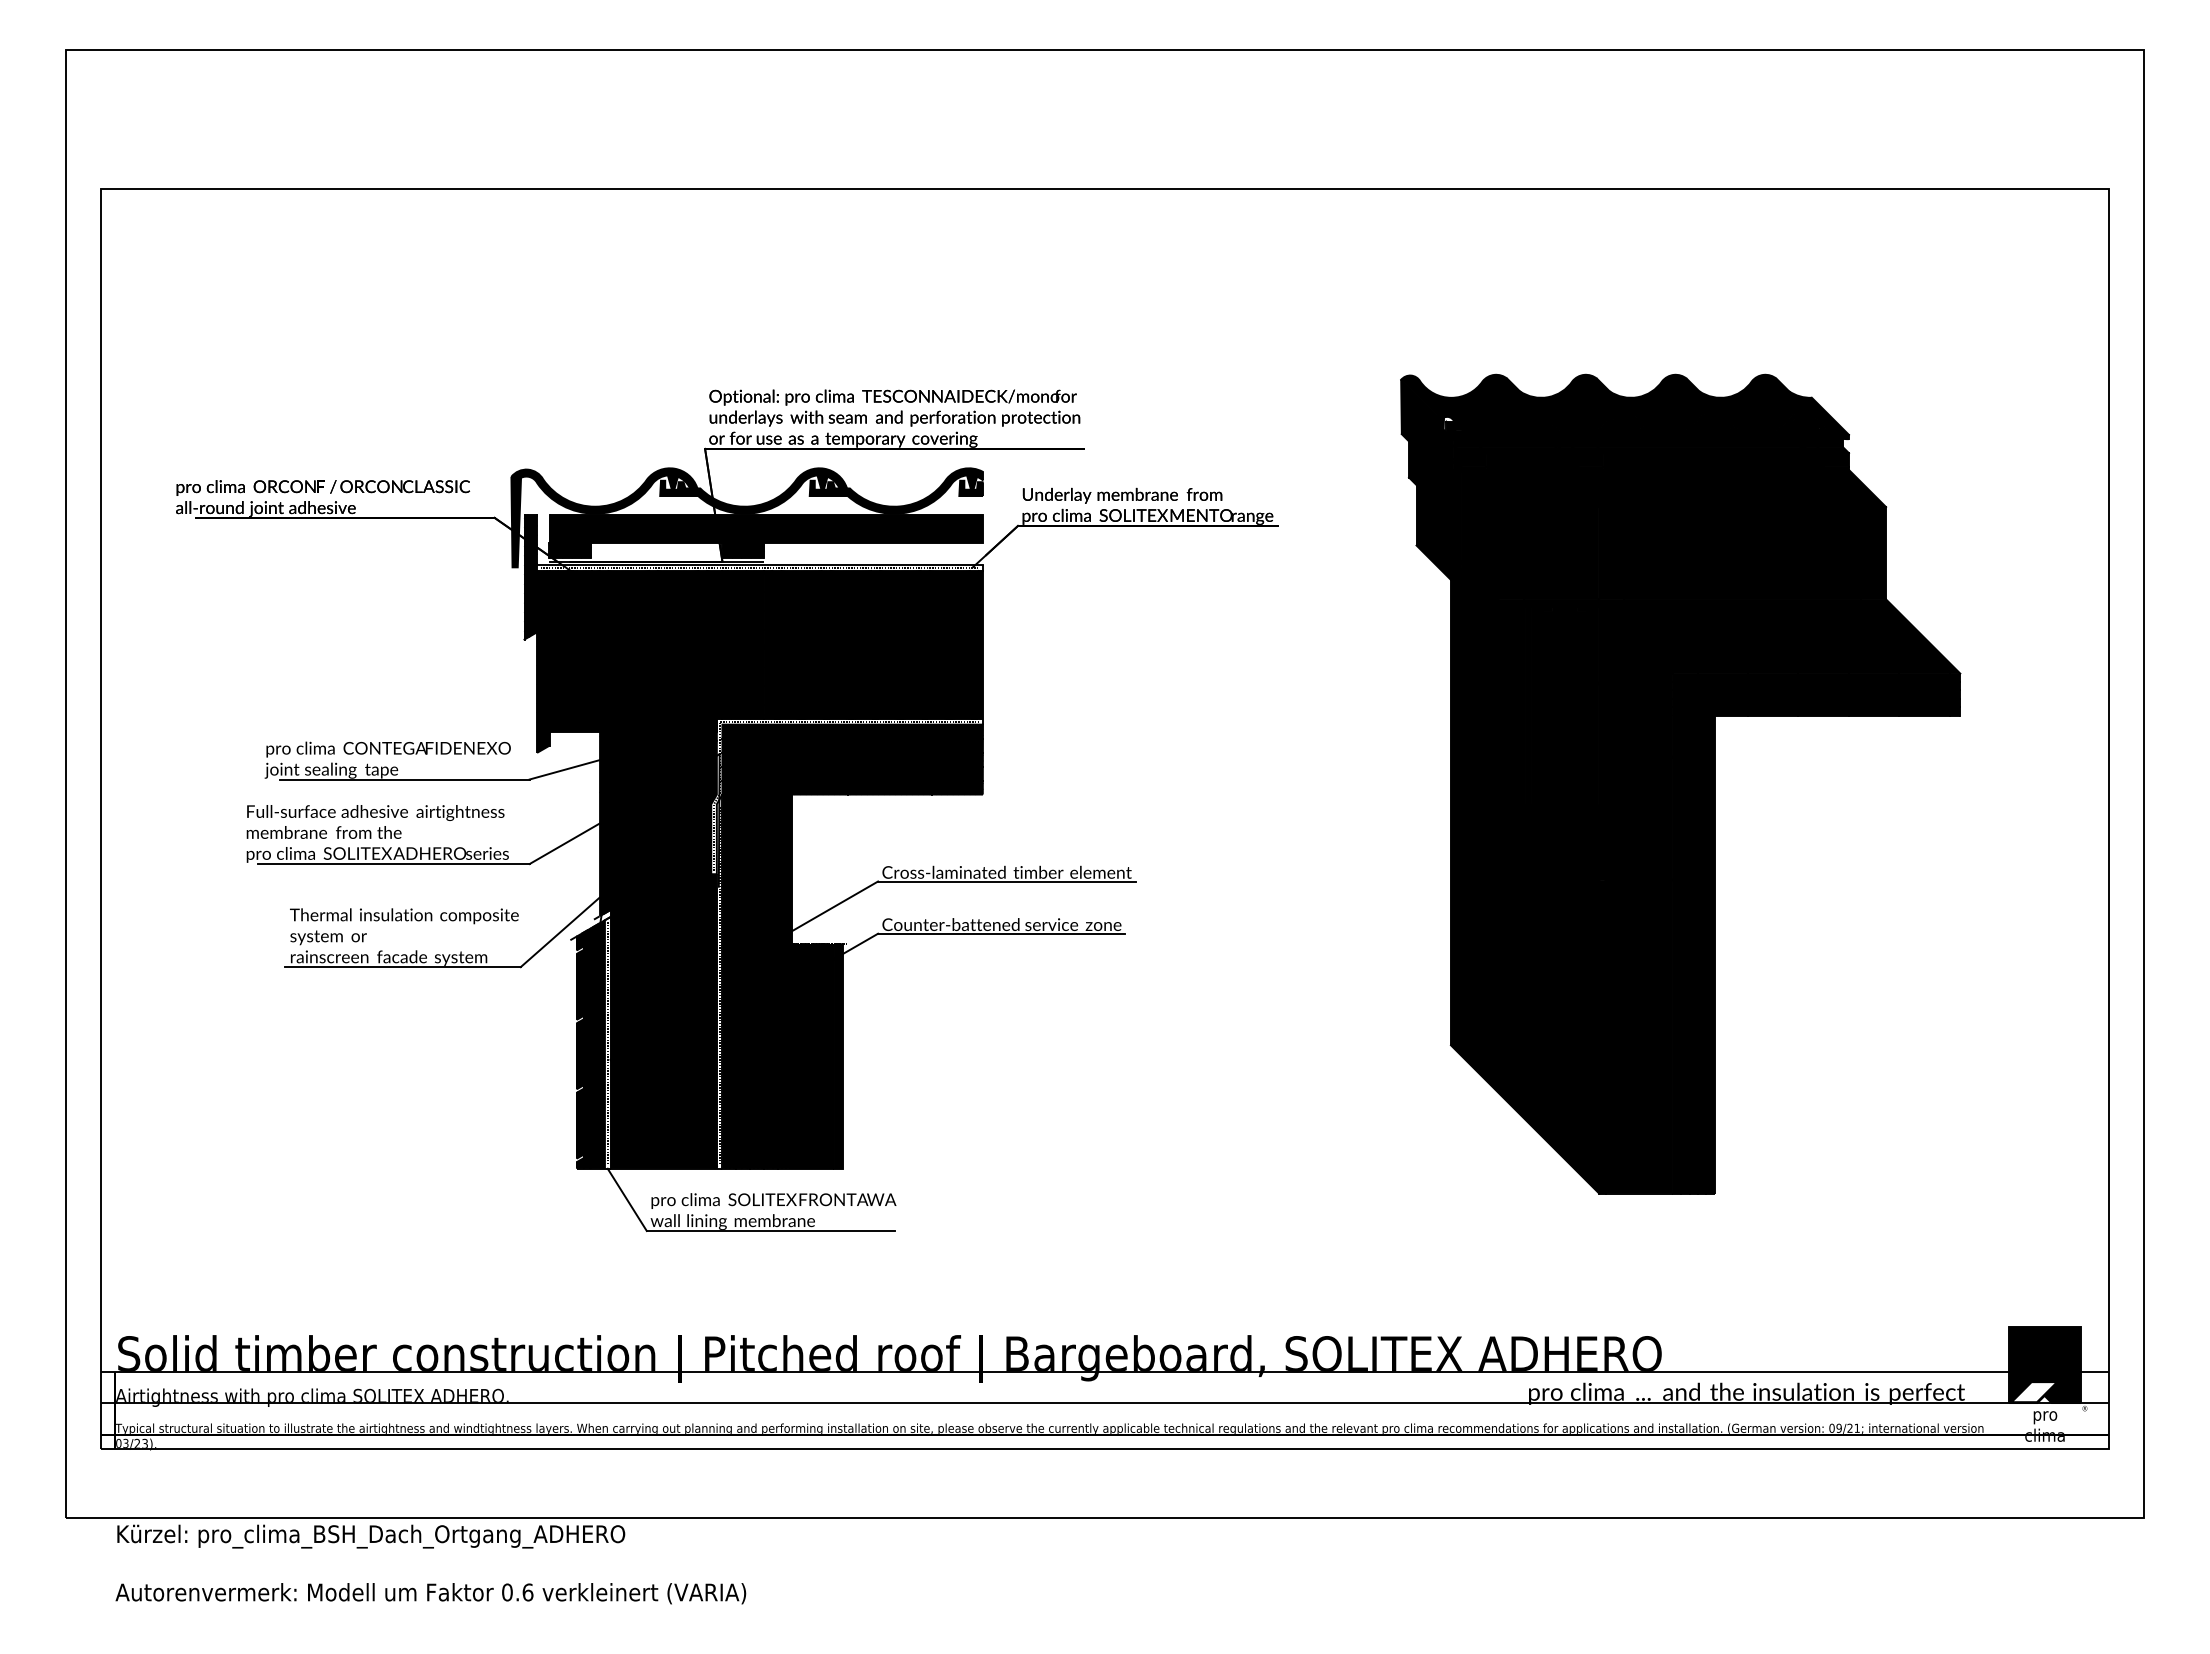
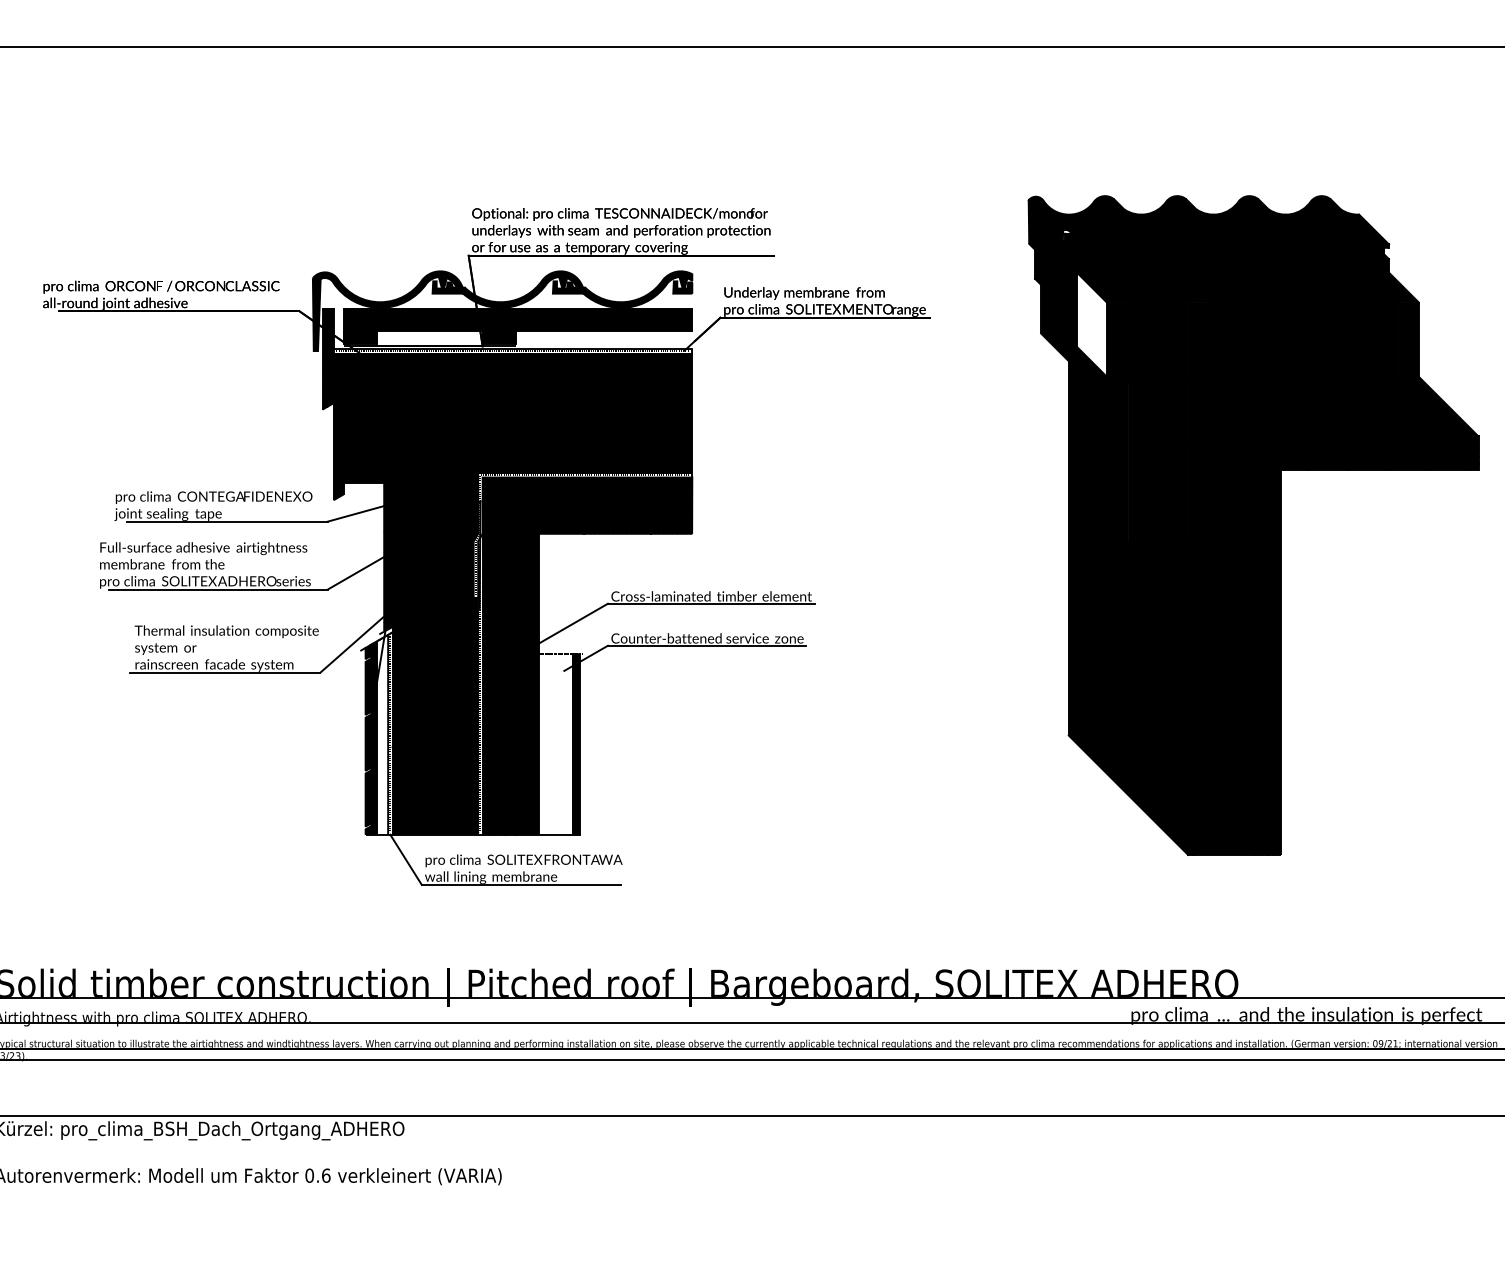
fill: (1479, 534) -> (1091, 324), removed
fill: (597, 1044) -> (382, 734), removed
fill: (813, 1055) -> (555, 743), removed

